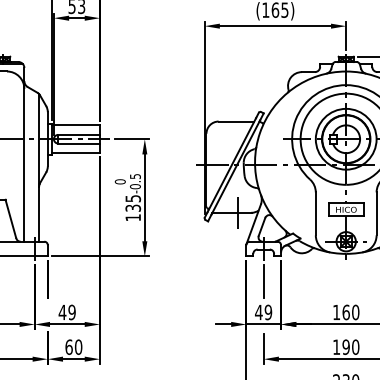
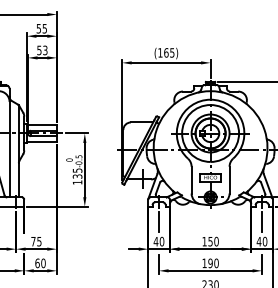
text: (67, 312) -> (36, 241), 49 -> 75
text: (267, 312) -> (161, 241), 49 -> 40
text: (346, 312) -> (210, 241), 160 -> 150

